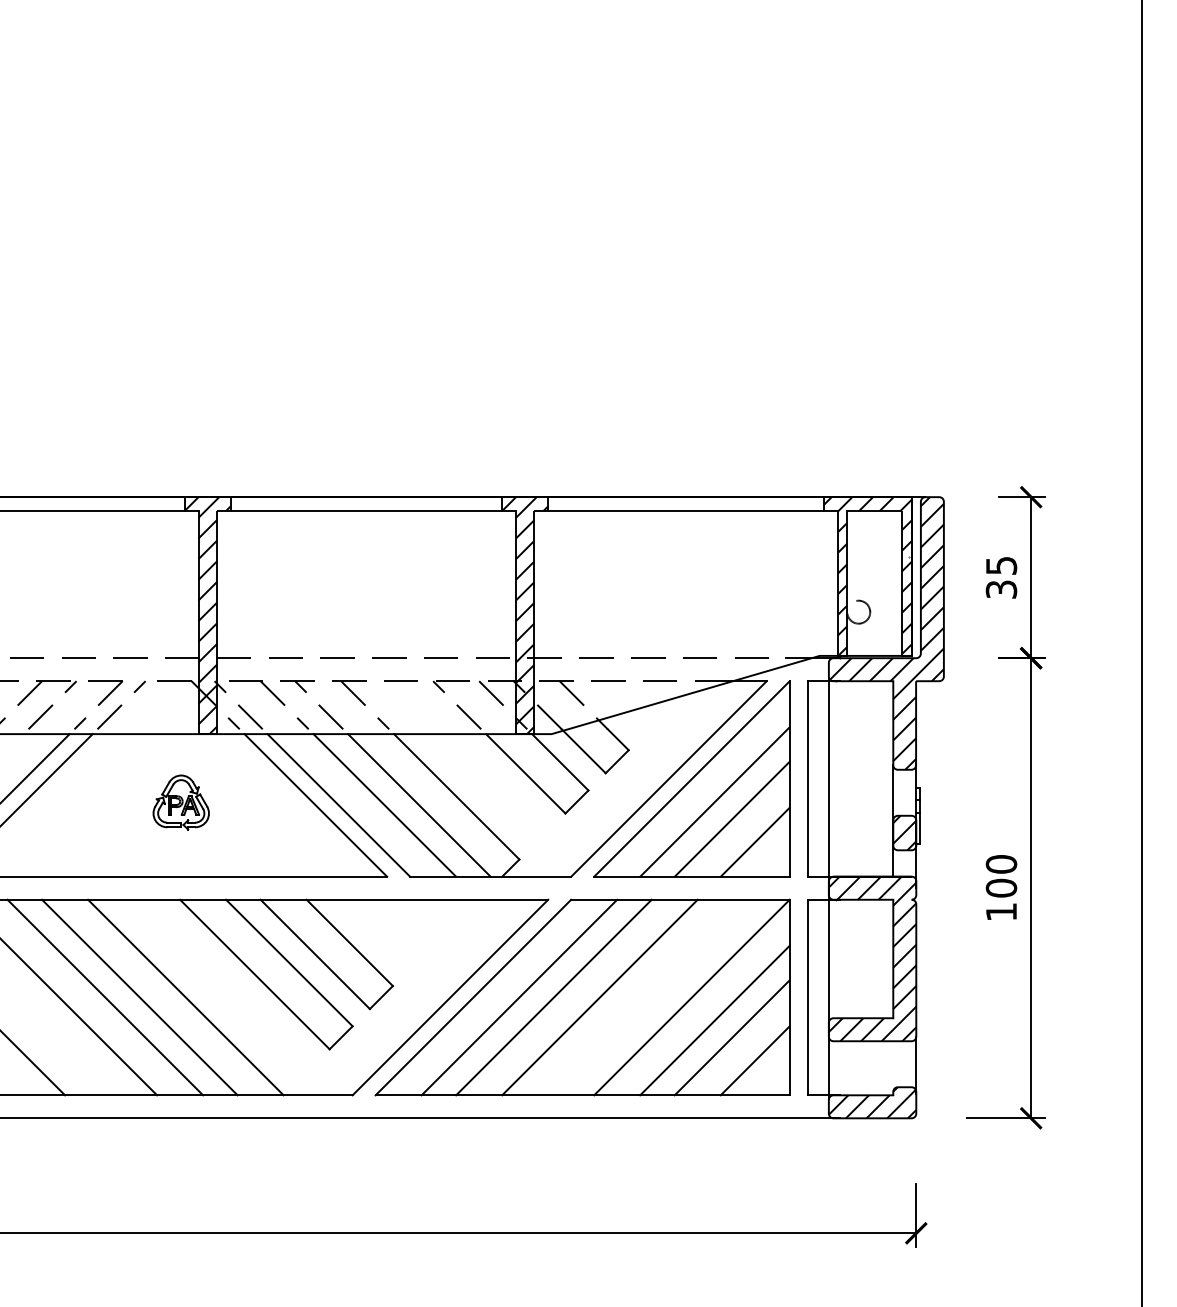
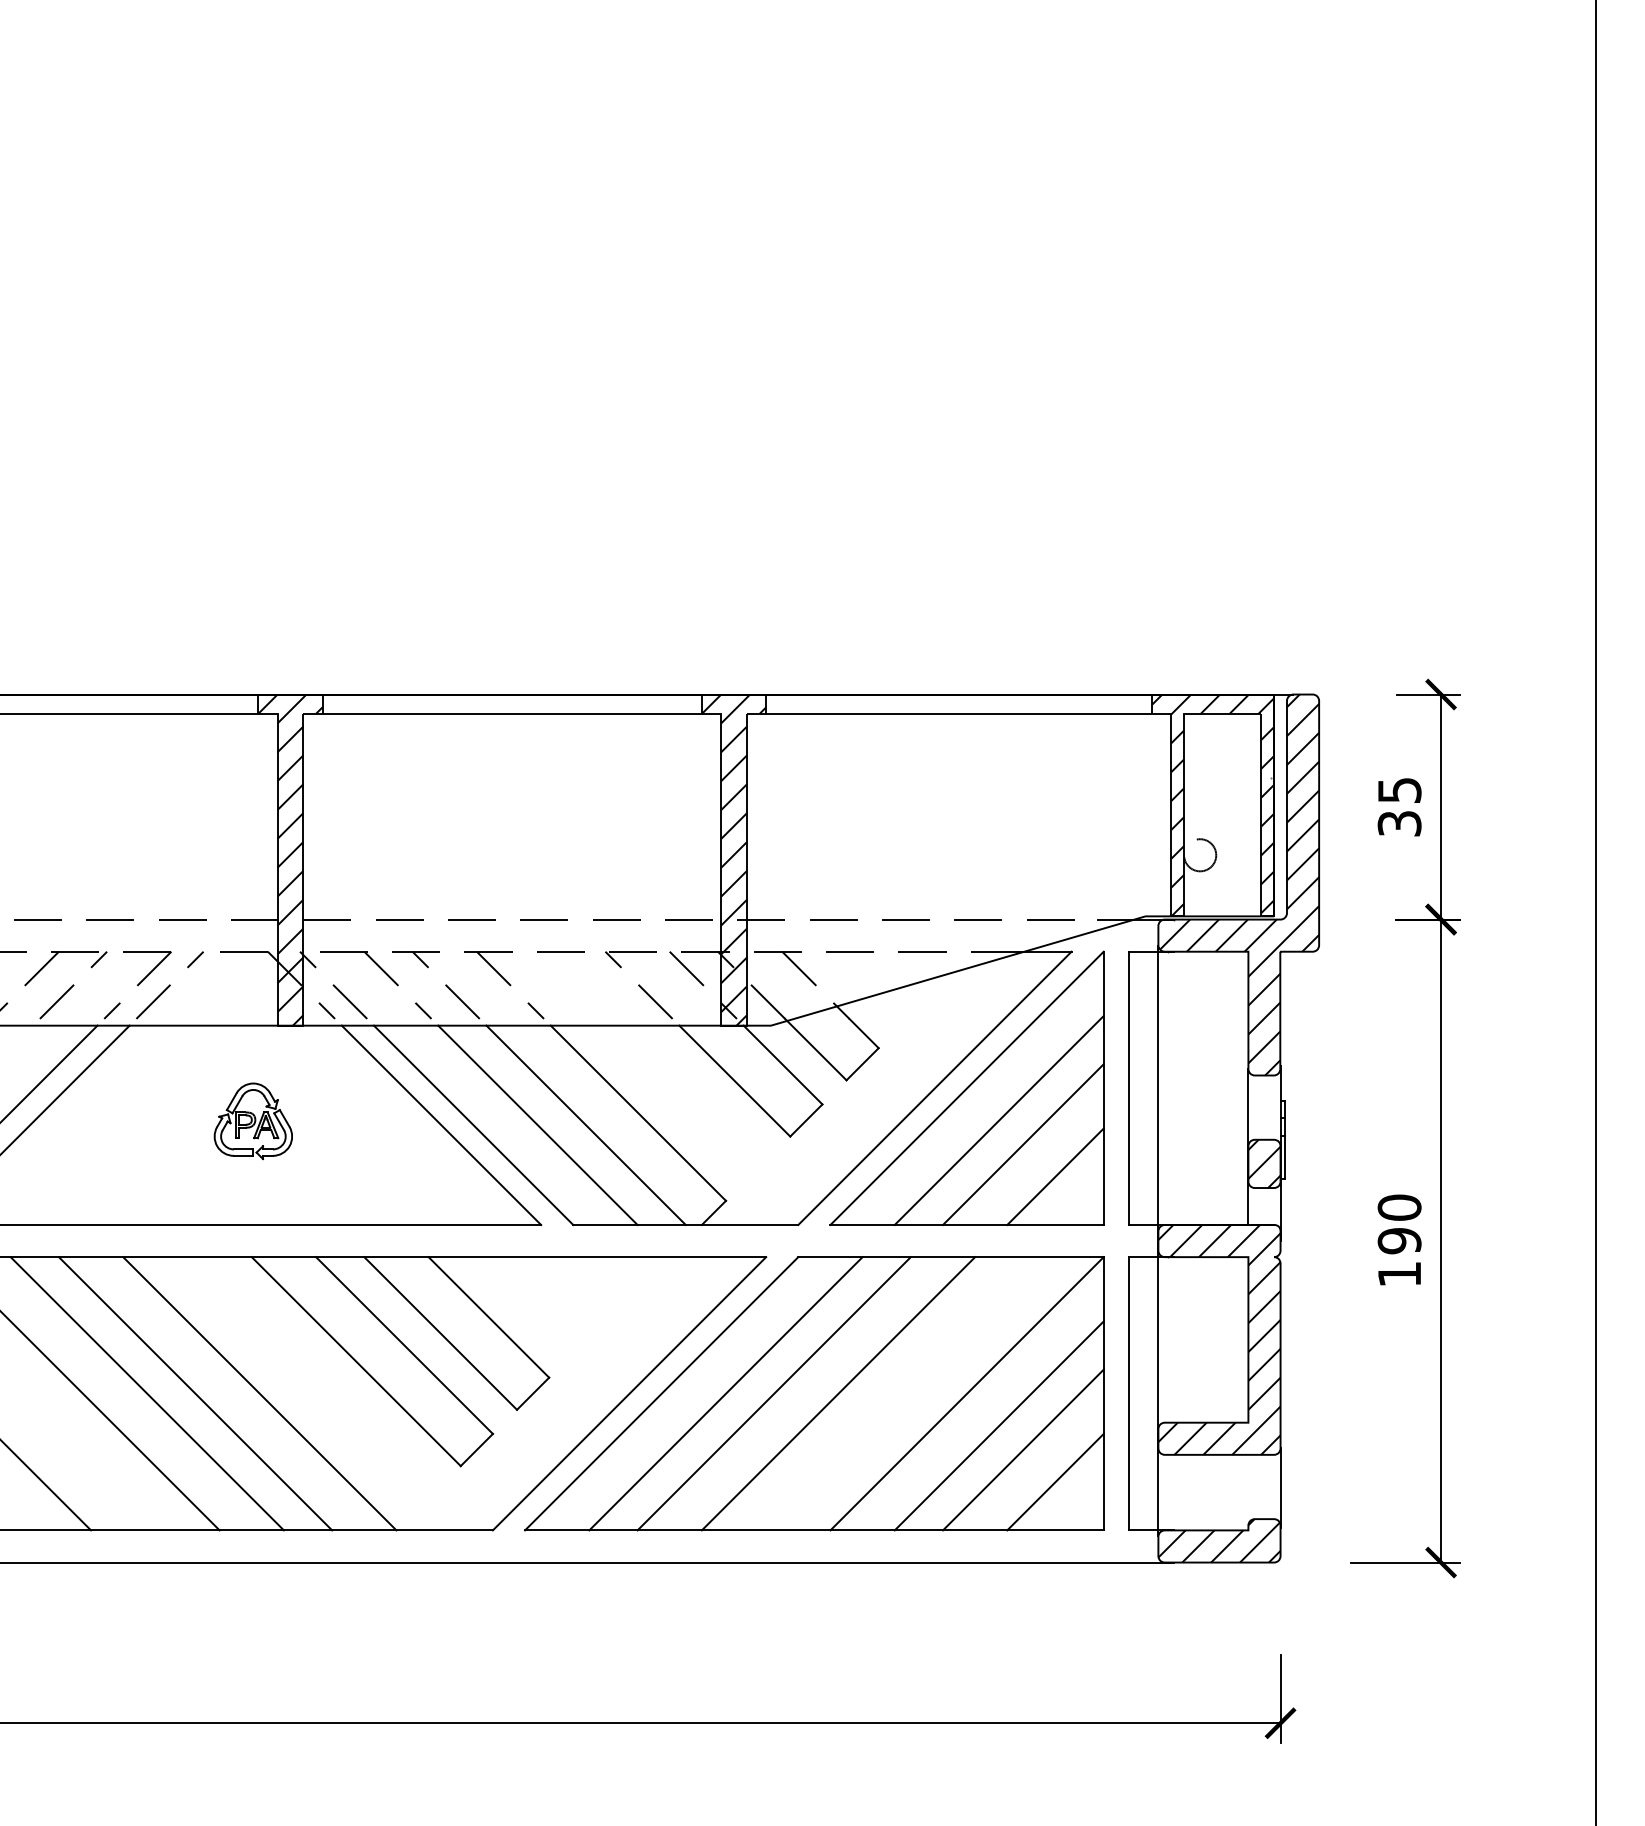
text: (1001, 887) -> (1399, 1240), 100 -> 190

